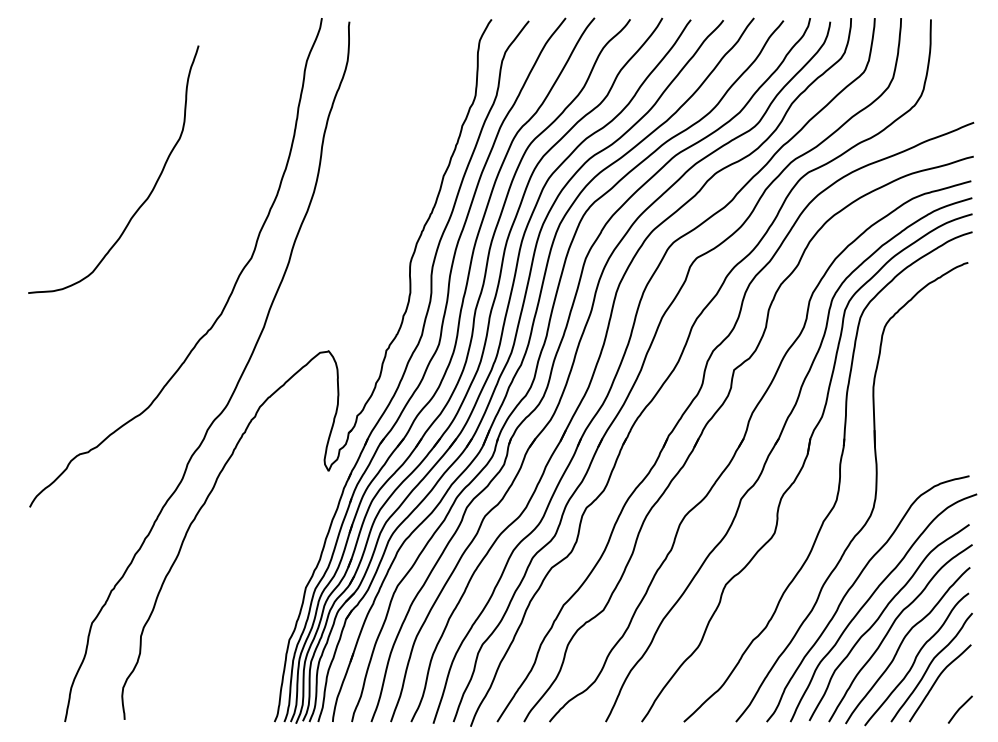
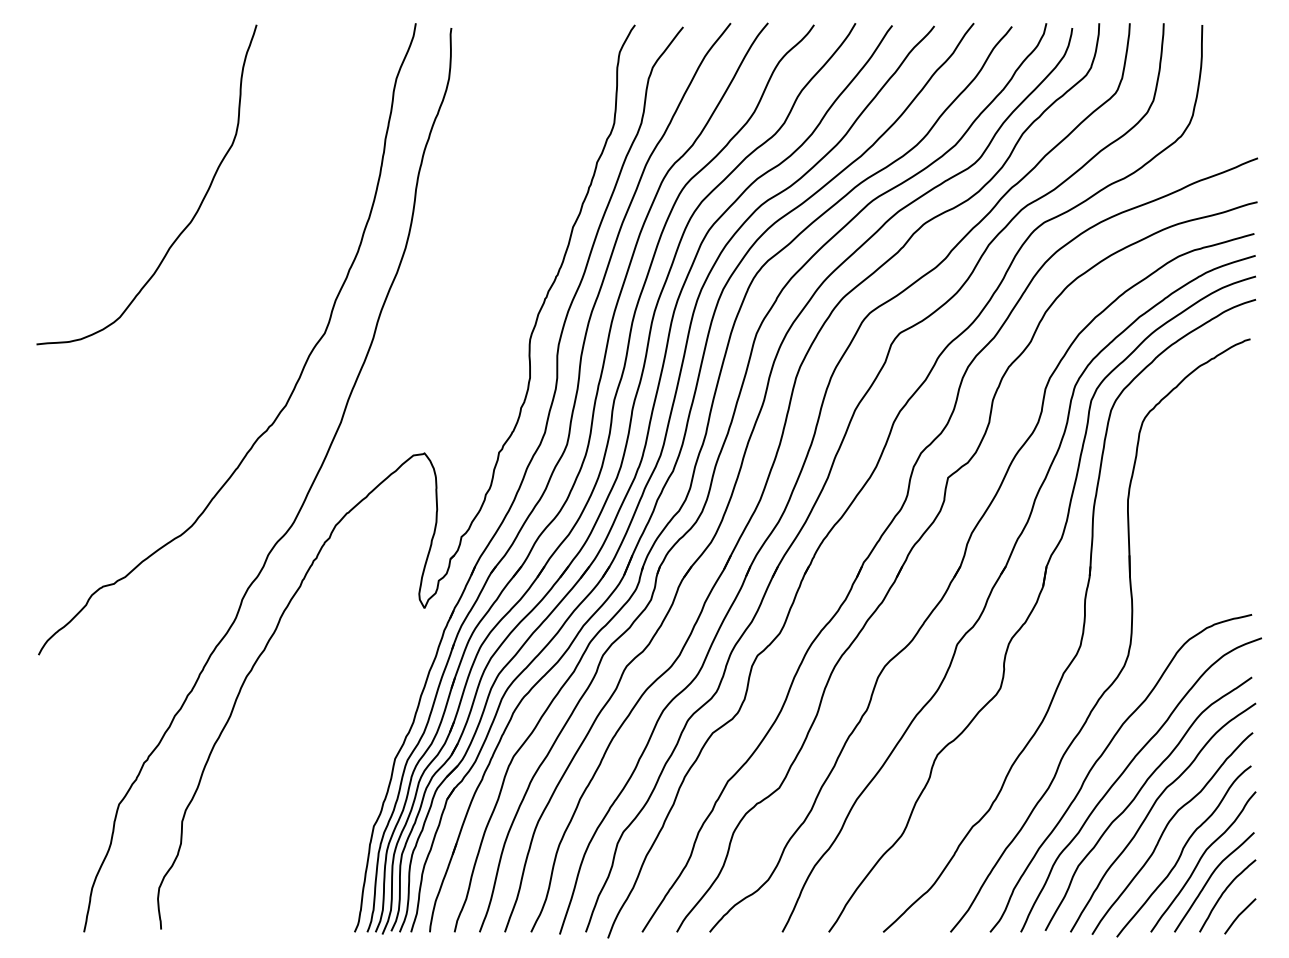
curve: (149, 193) -> (193, 215), moved
curve: (947, 692) -> (1223, 894), added

